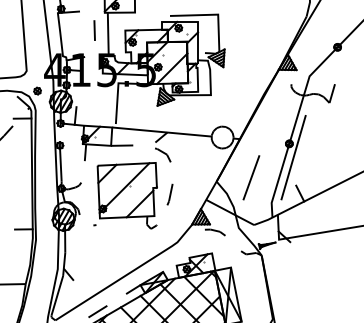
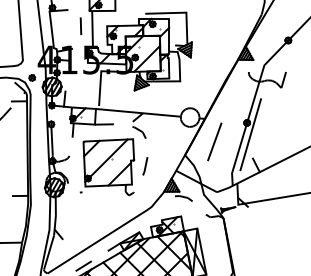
line: (251, 177) -> (214, 141), moved

